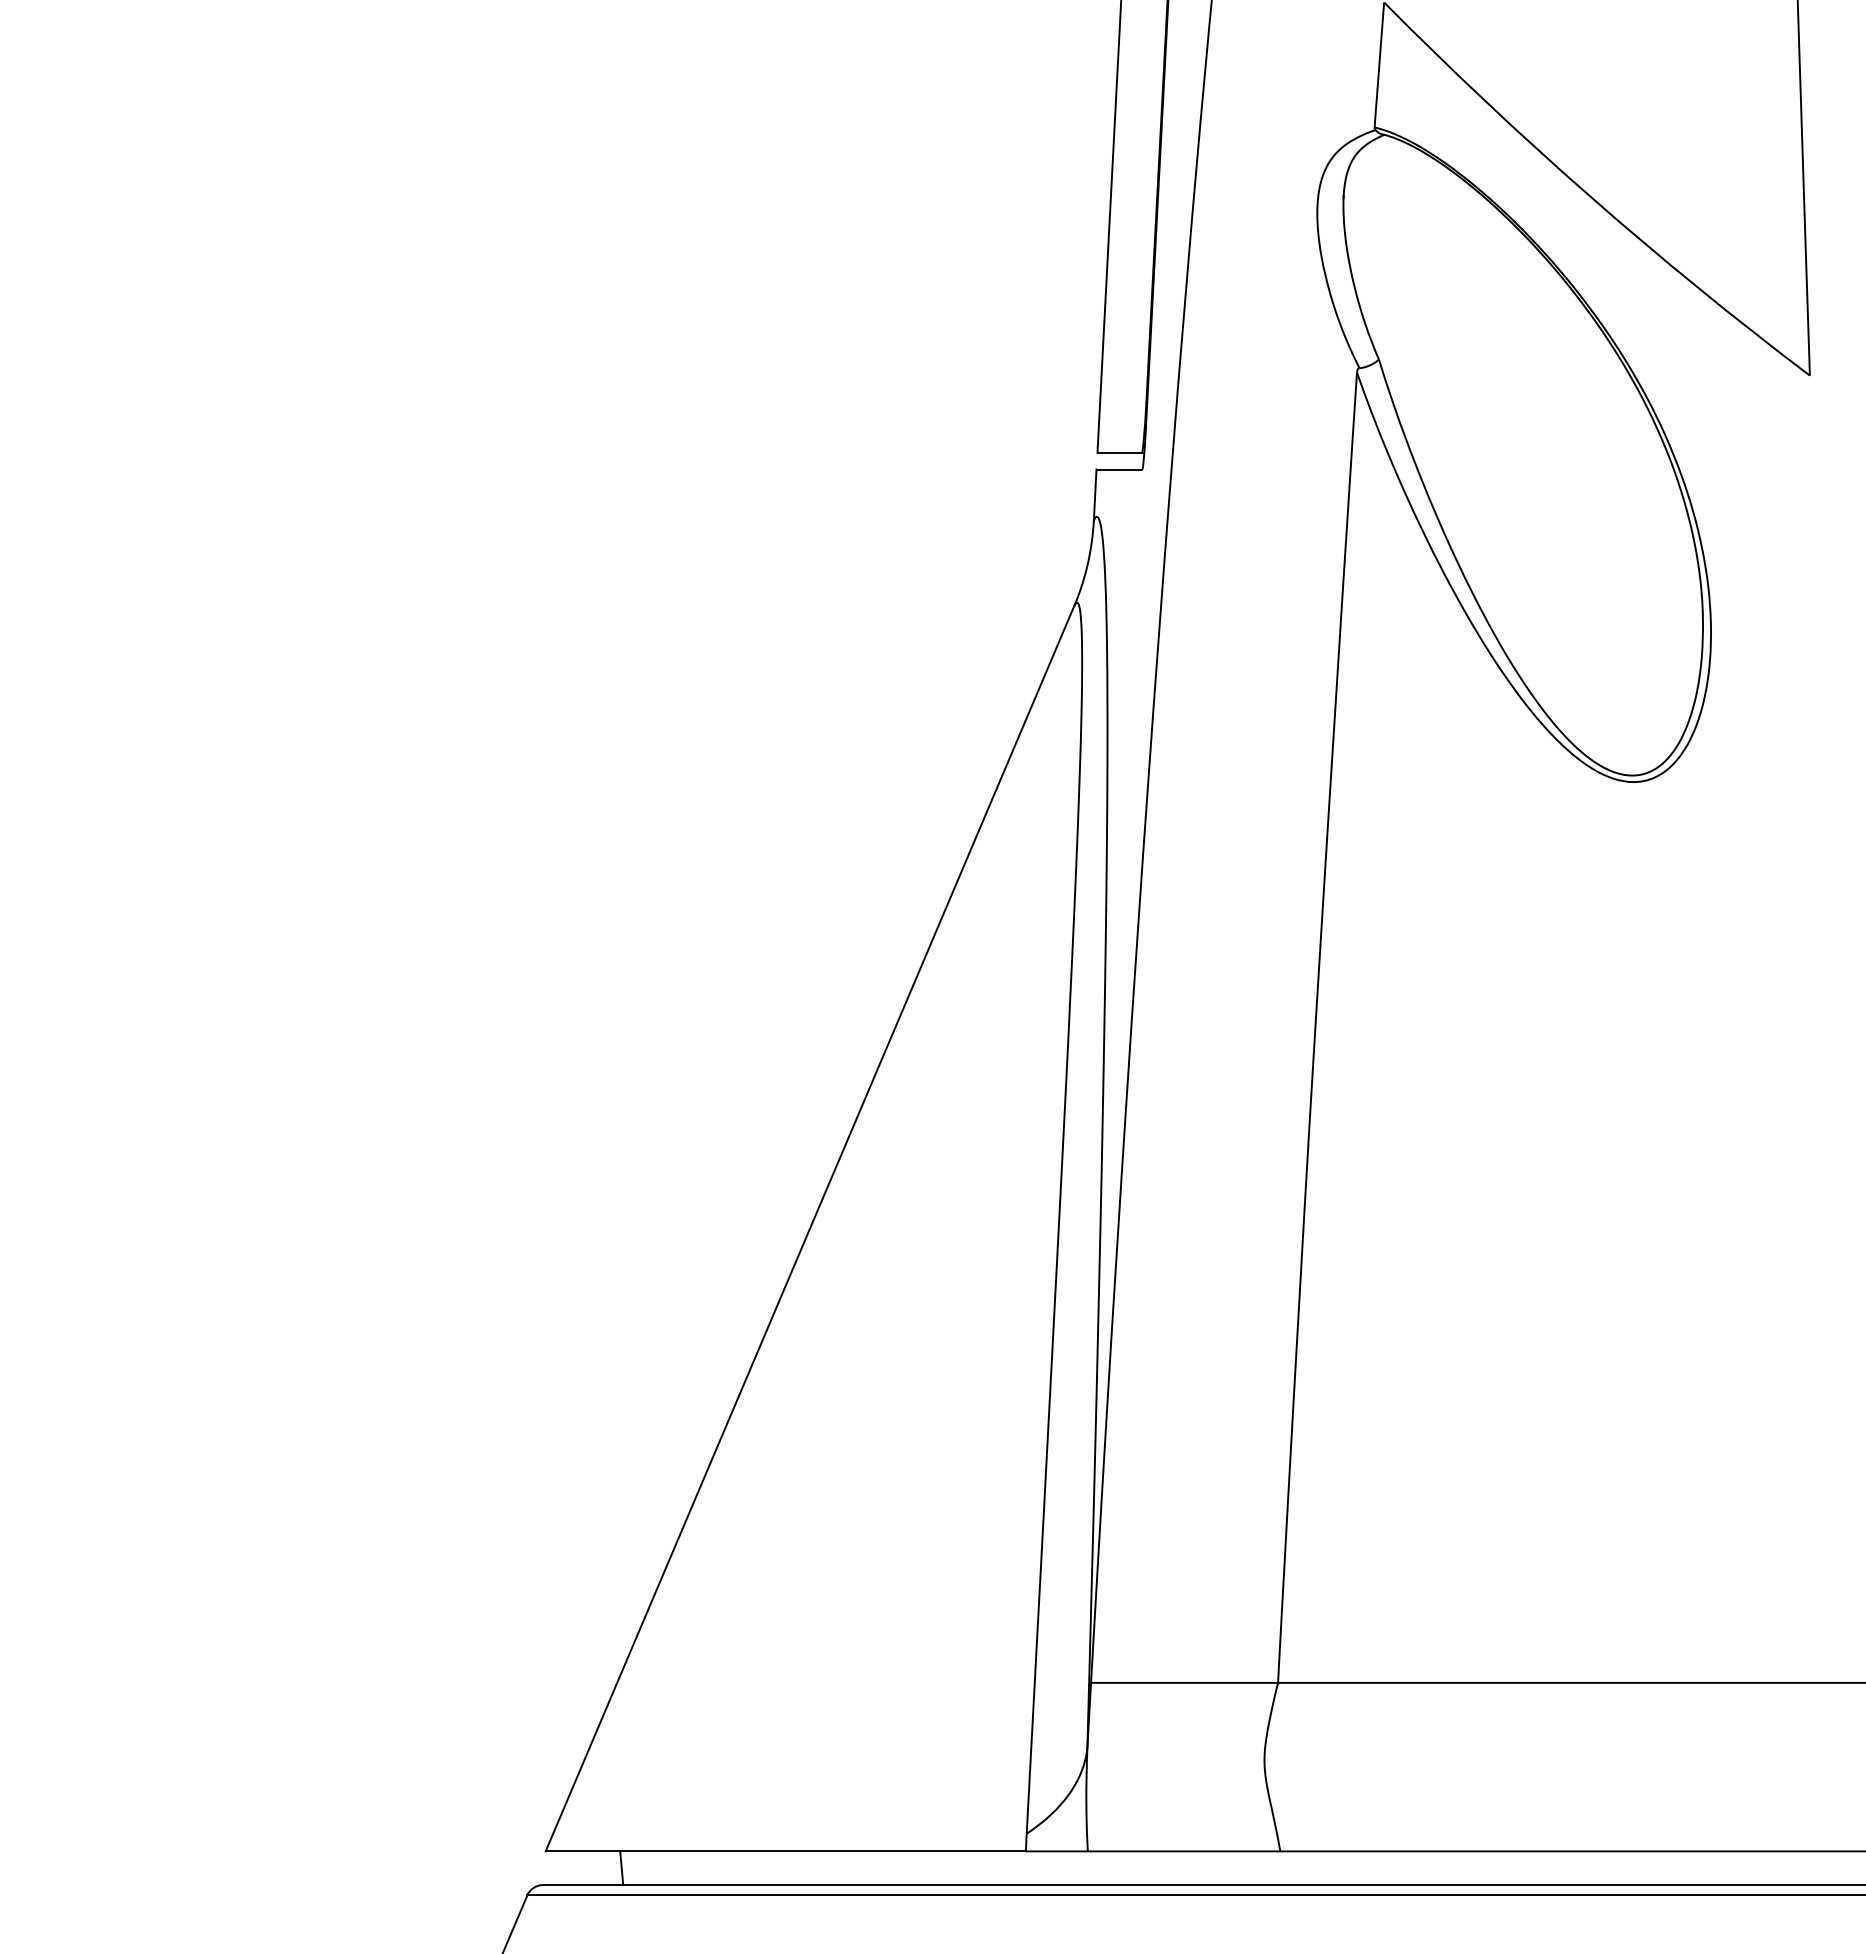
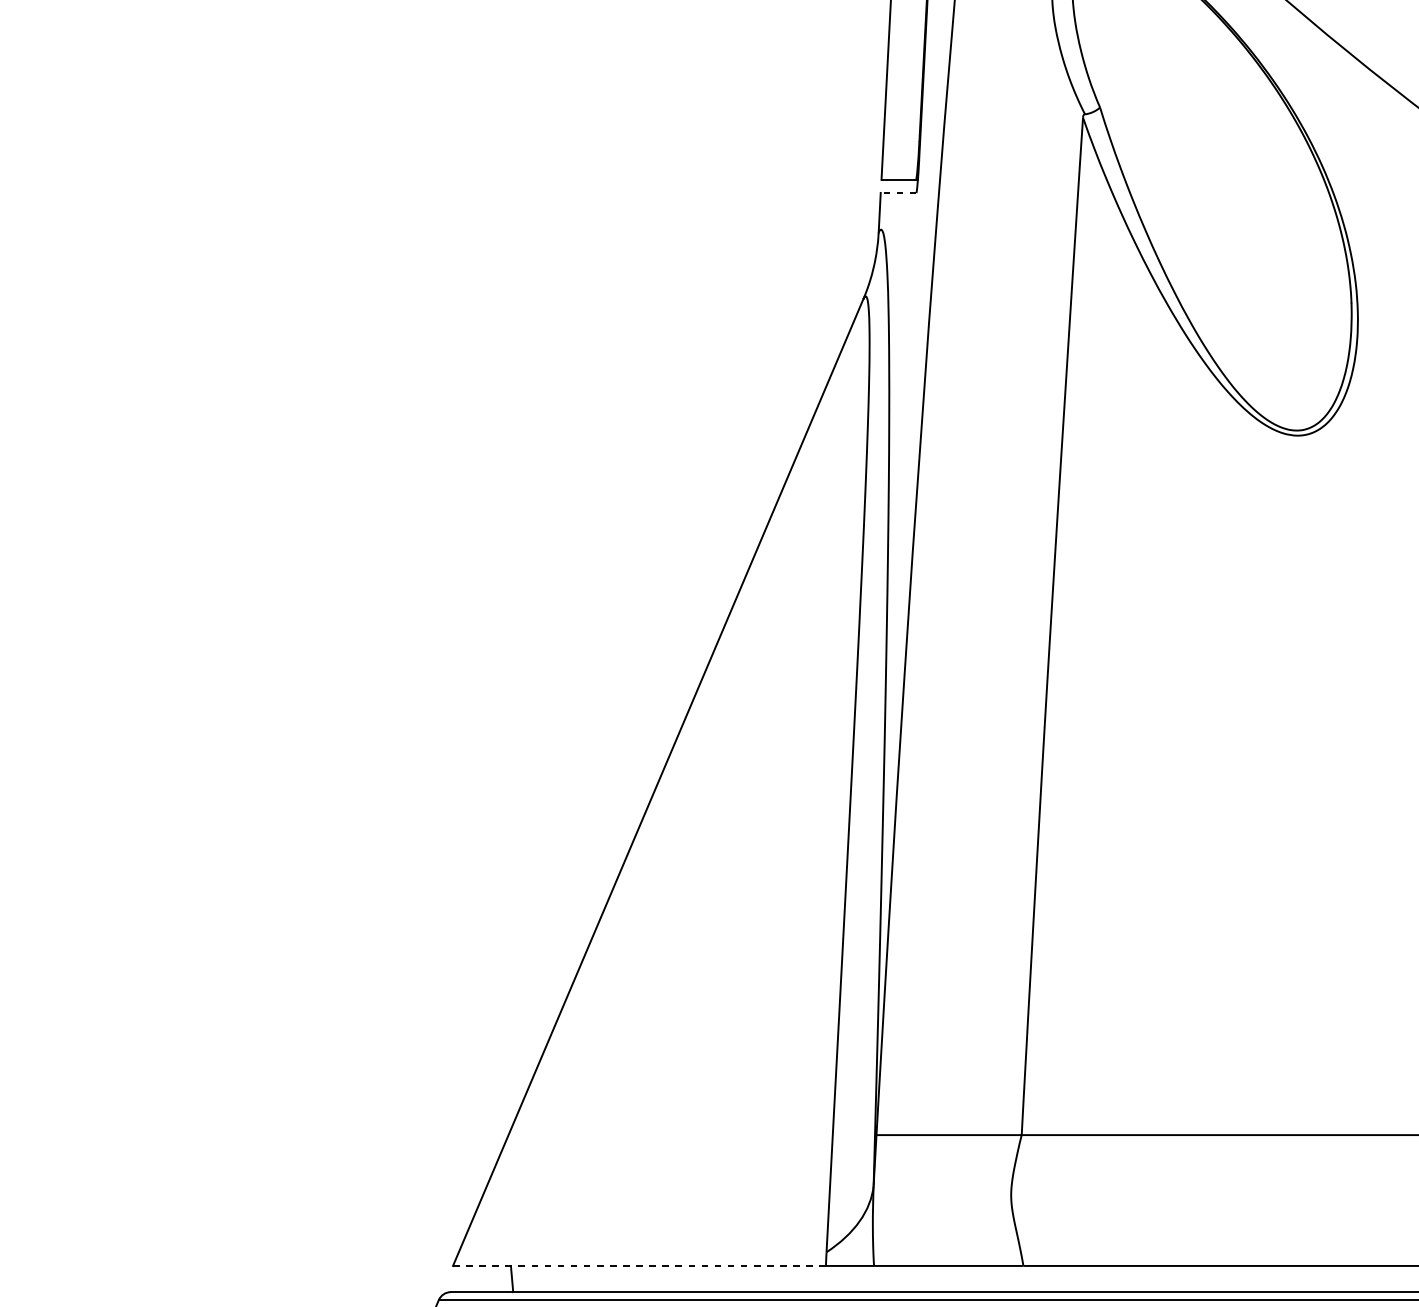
line: (1119, 469) -> (898, 192), solid -> dashed
line: (786, 1851) -> (640, 1266), solid -> dashed

